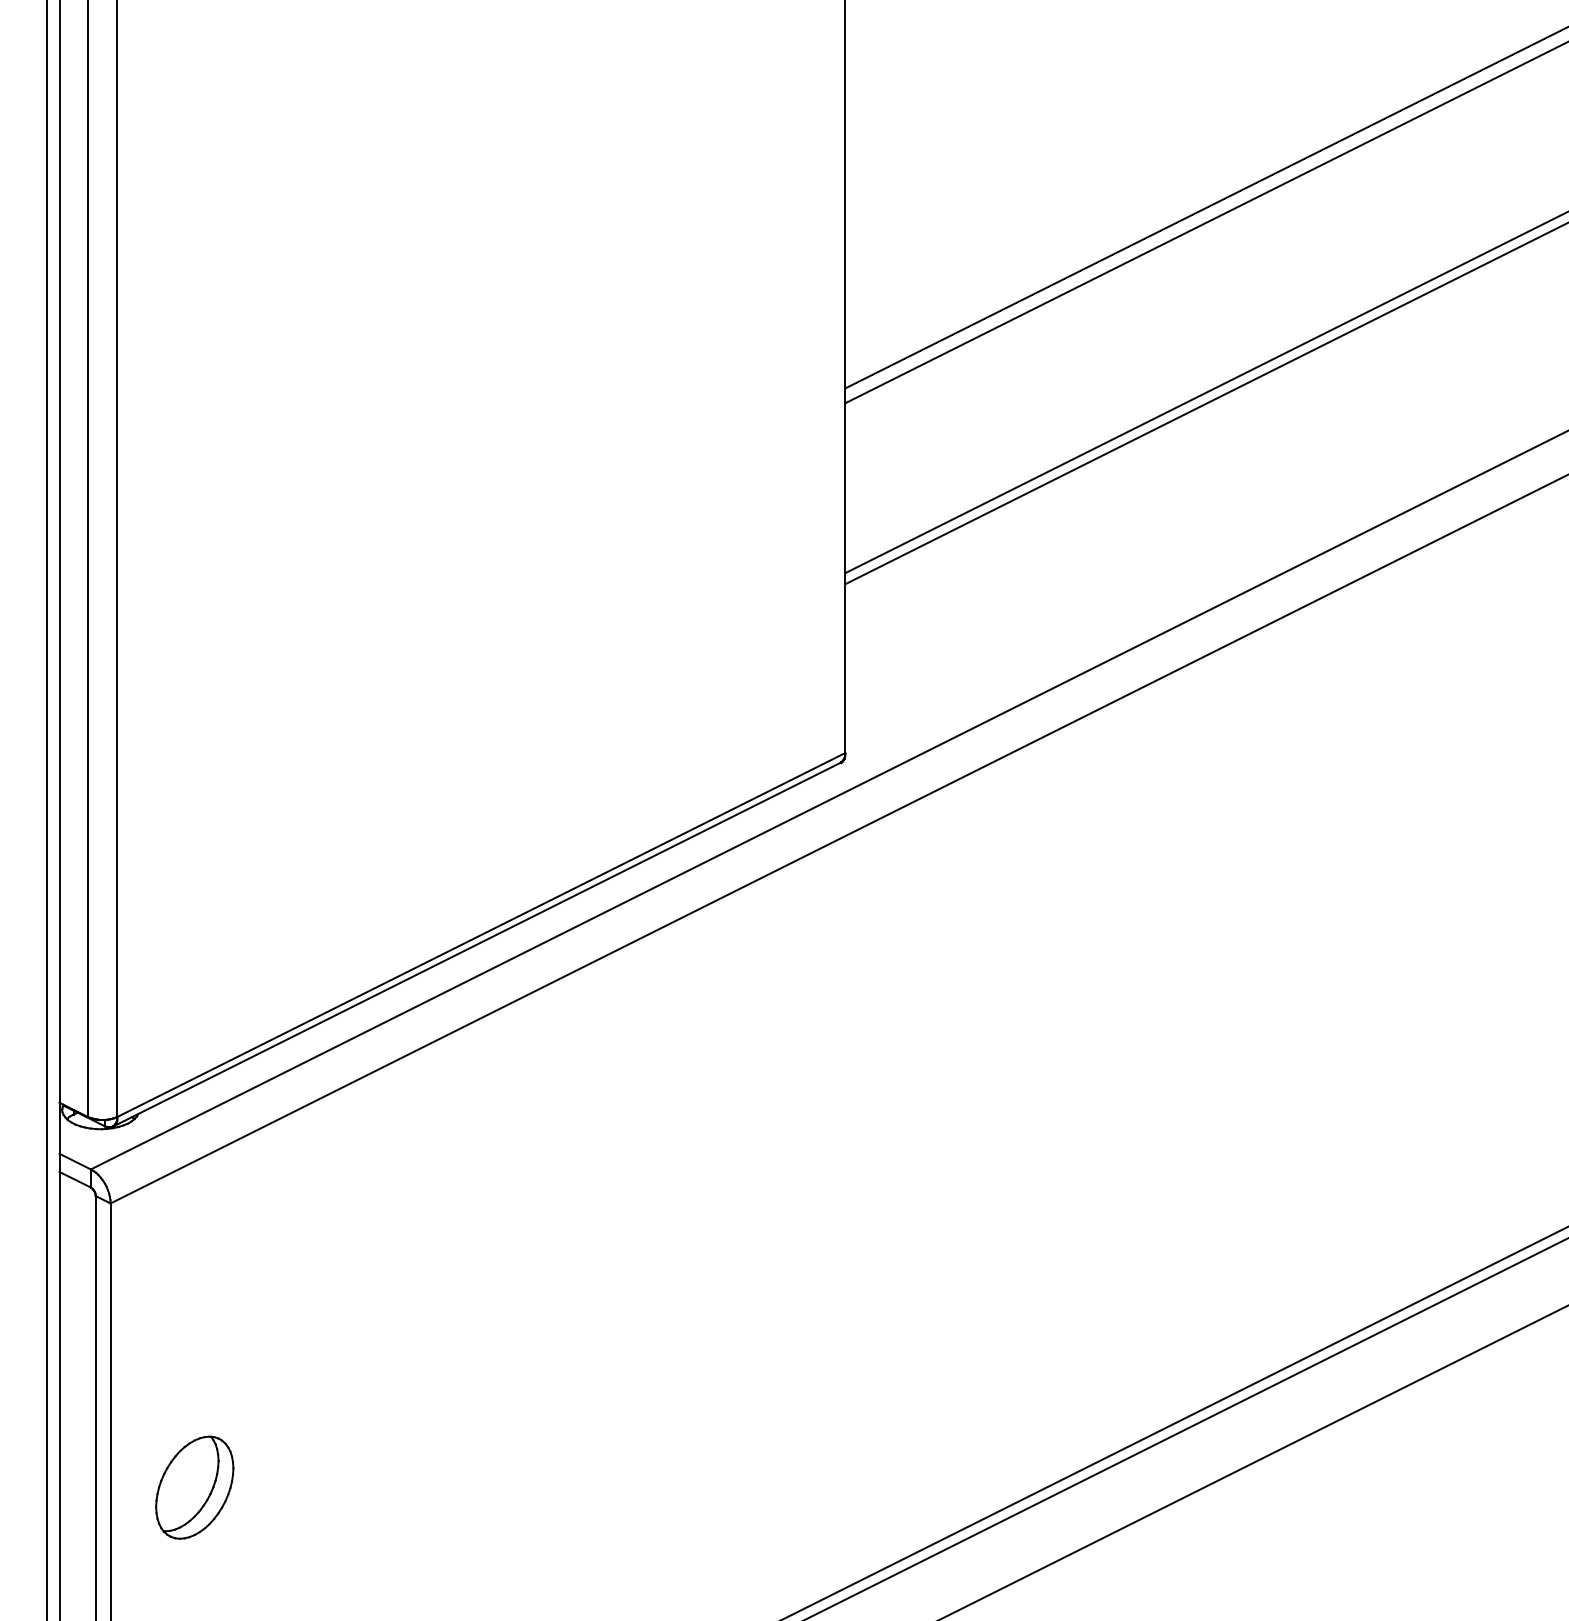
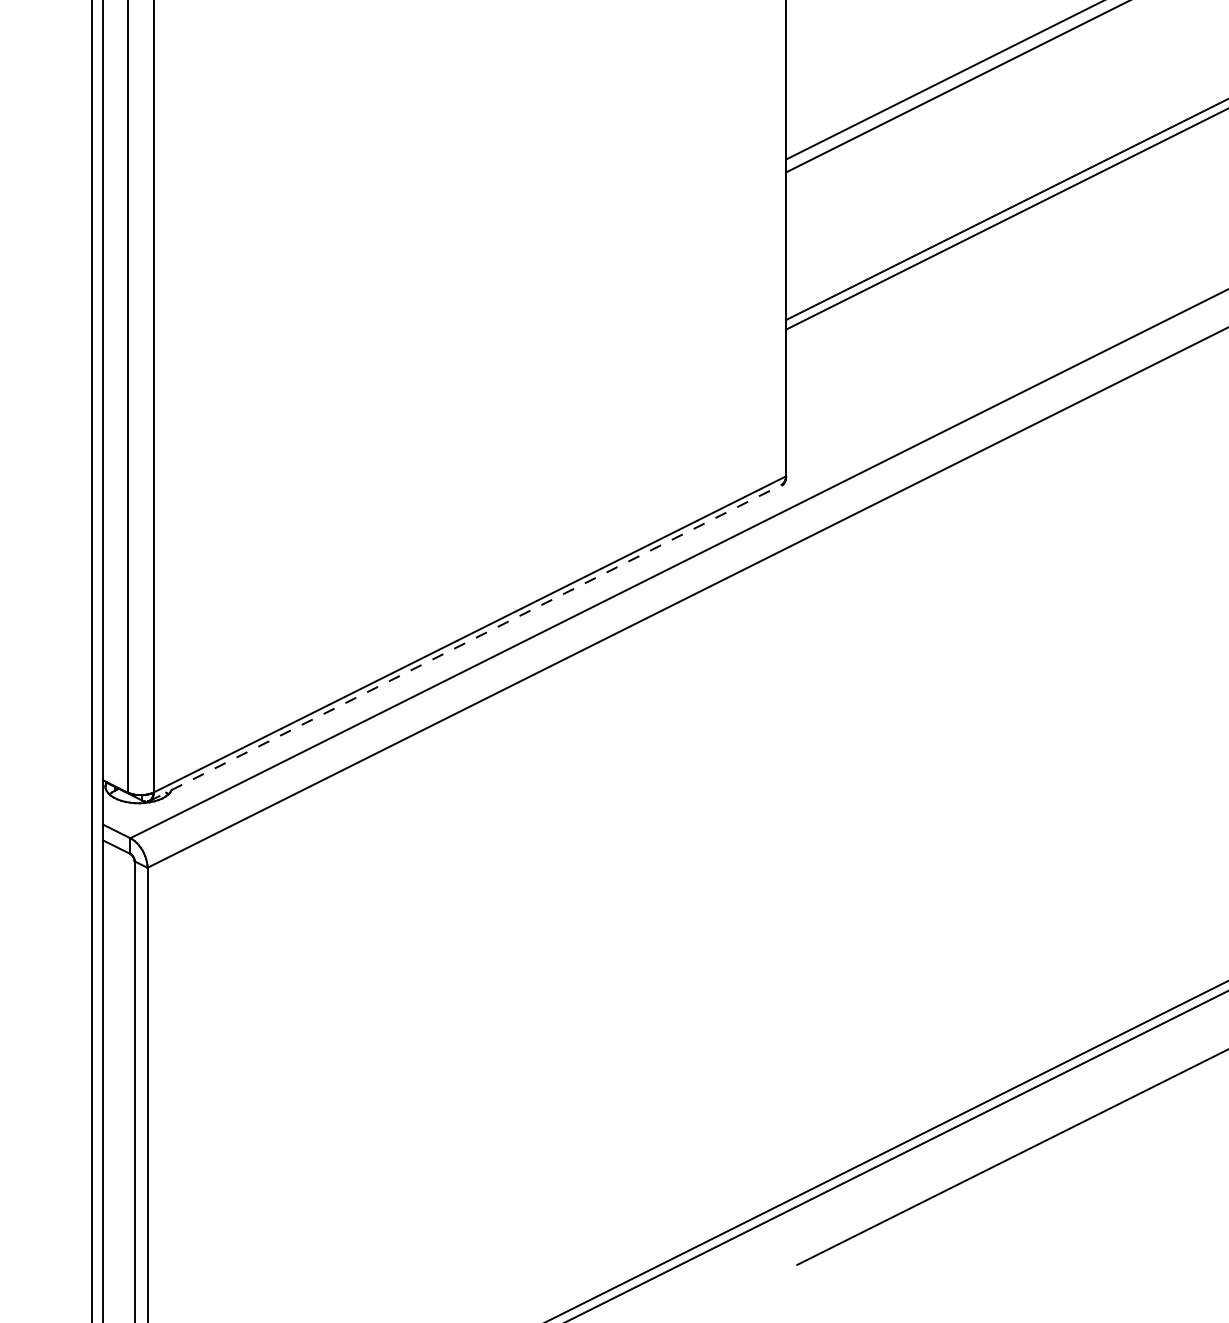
line: (476, 944) -> (465, 642), solid -> dashed
part: (194, 1487) -> (220, 1114), removed

